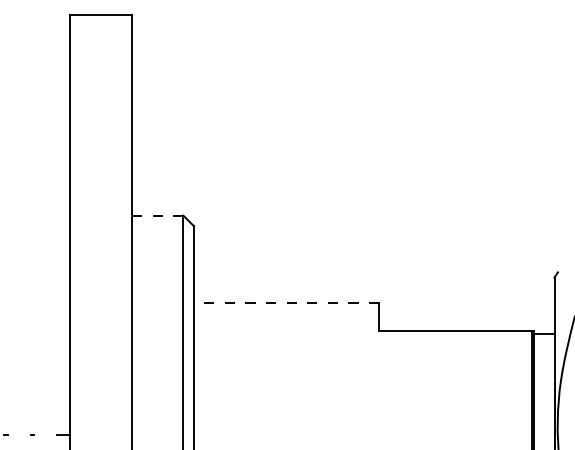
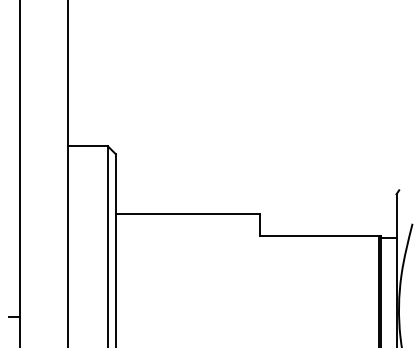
line: (157, 215) -> (87, 146), dashed -> solid
line: (286, 303) -> (187, 214), dashed -> solid

